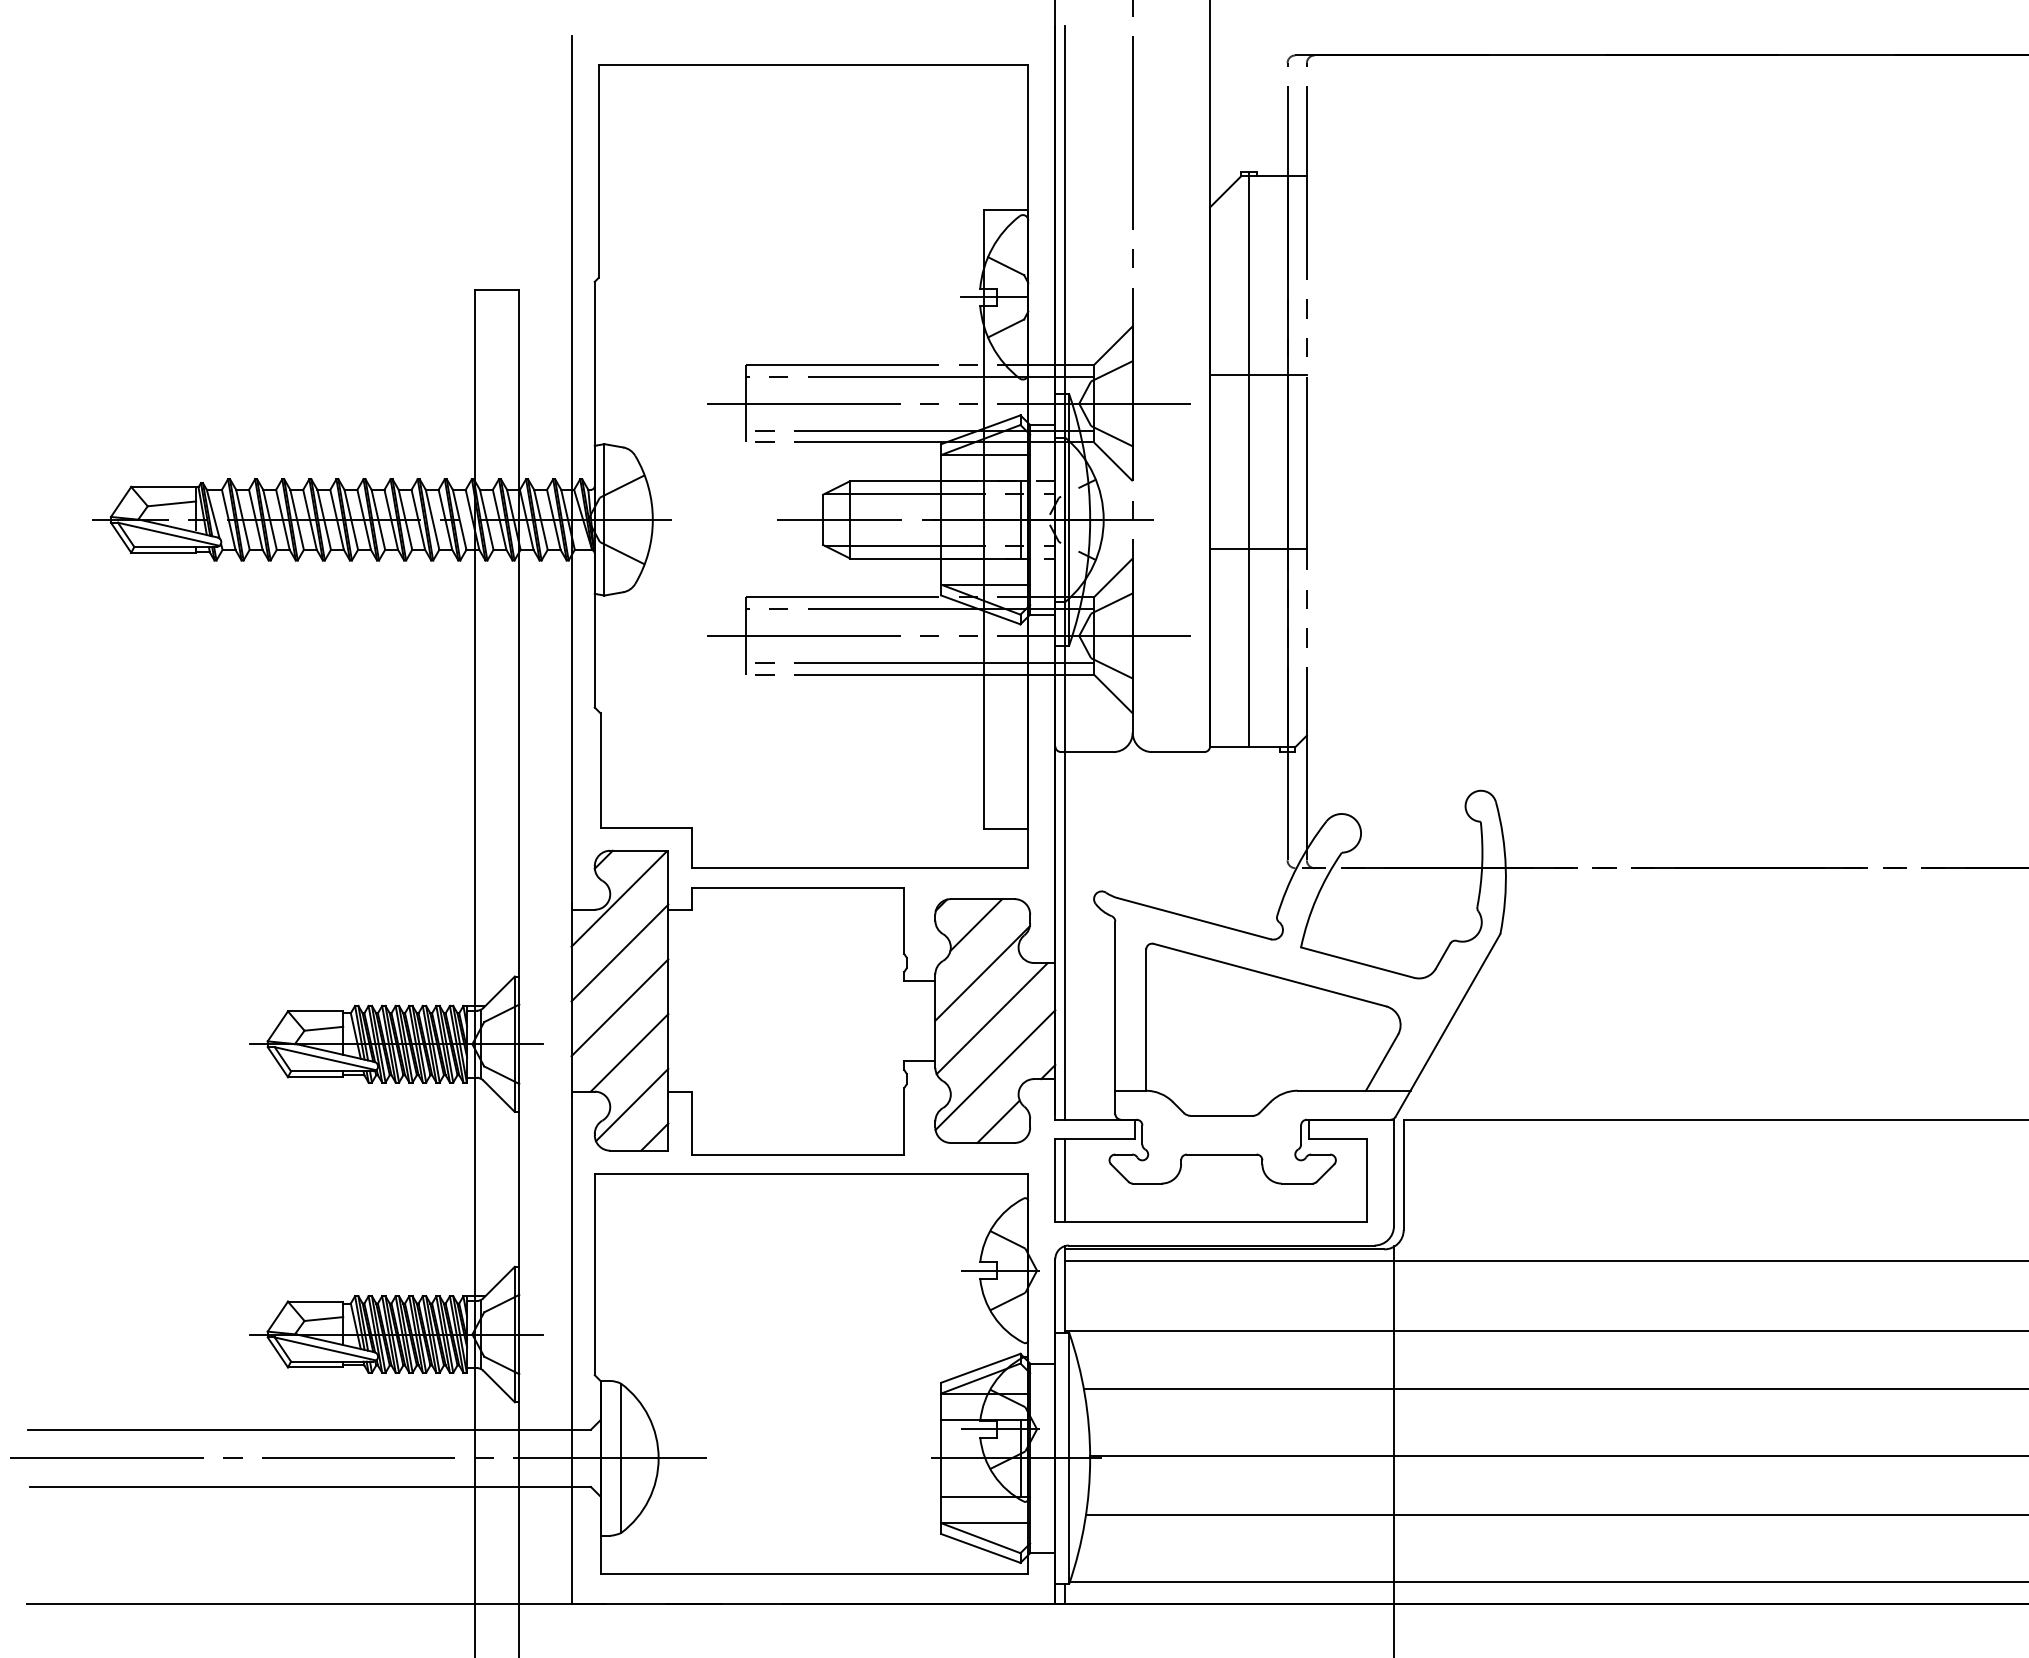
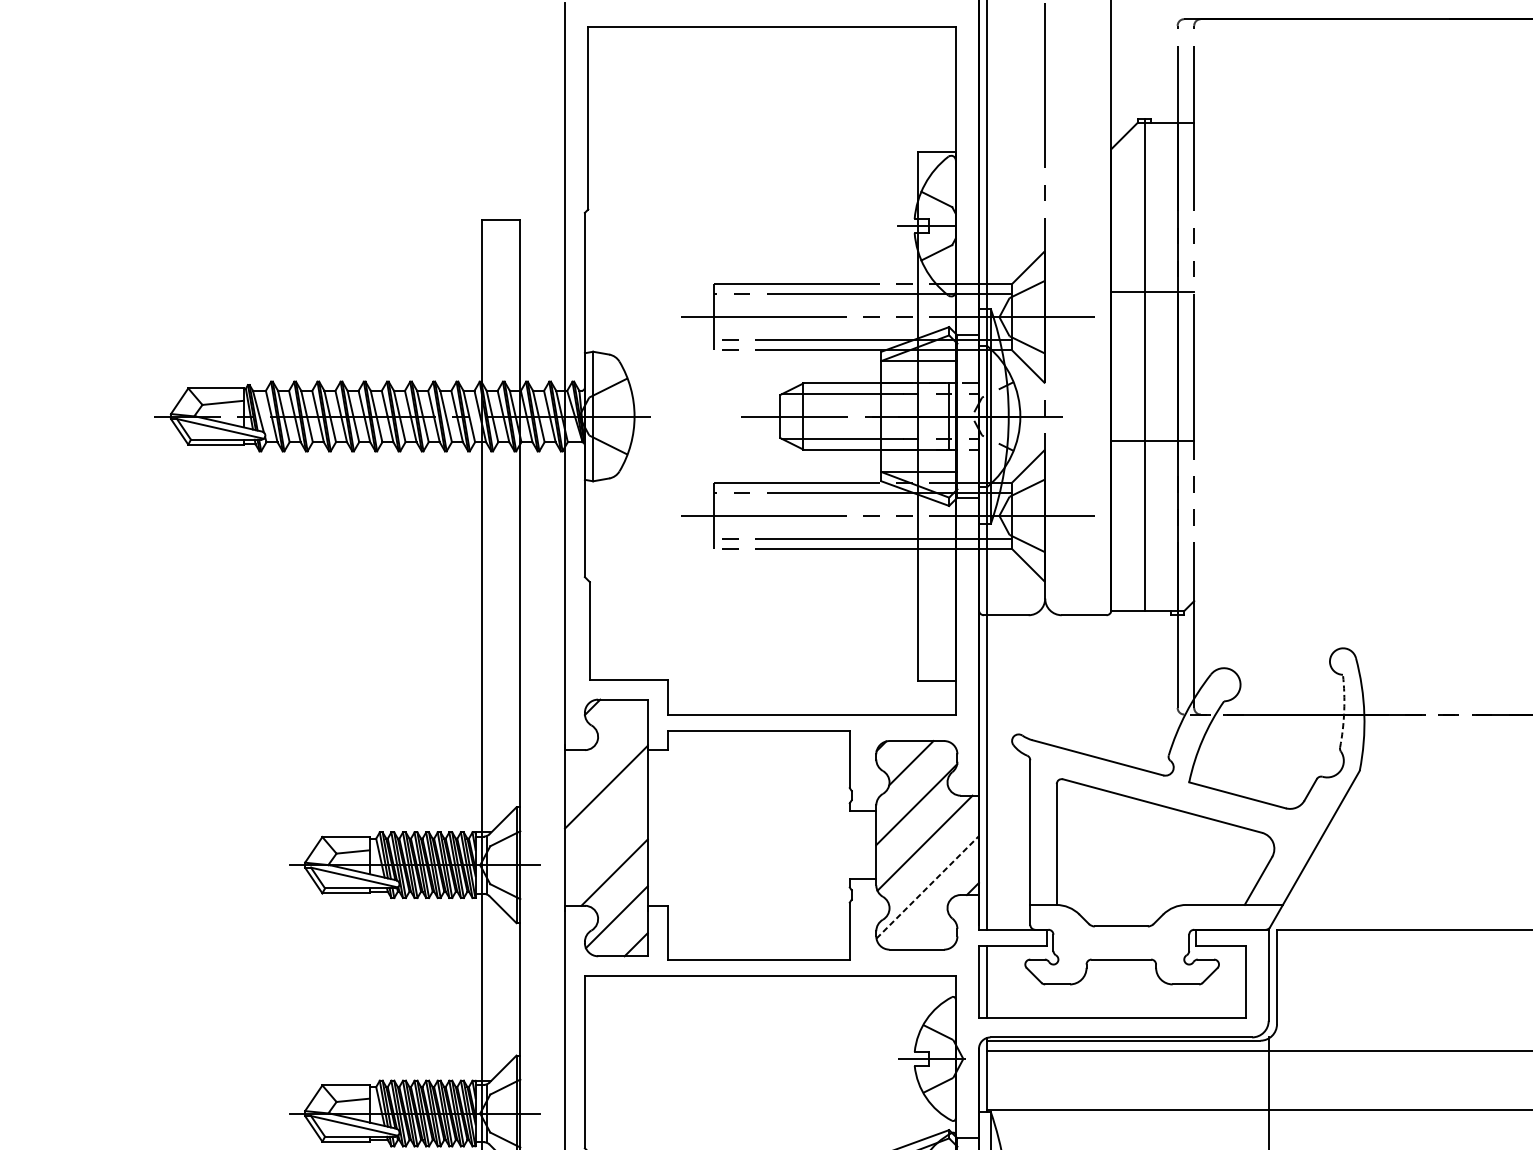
arc: (1482, 864) -> (1344, 711), solid -> dashed
line: (618, 899) -> (605, 741), removed
line: (619, 1007) -> (606, 833), removed
line: (995, 1070) -> (927, 887), solid -> dashed
line: (998, 1121) -> (930, 931), removed

